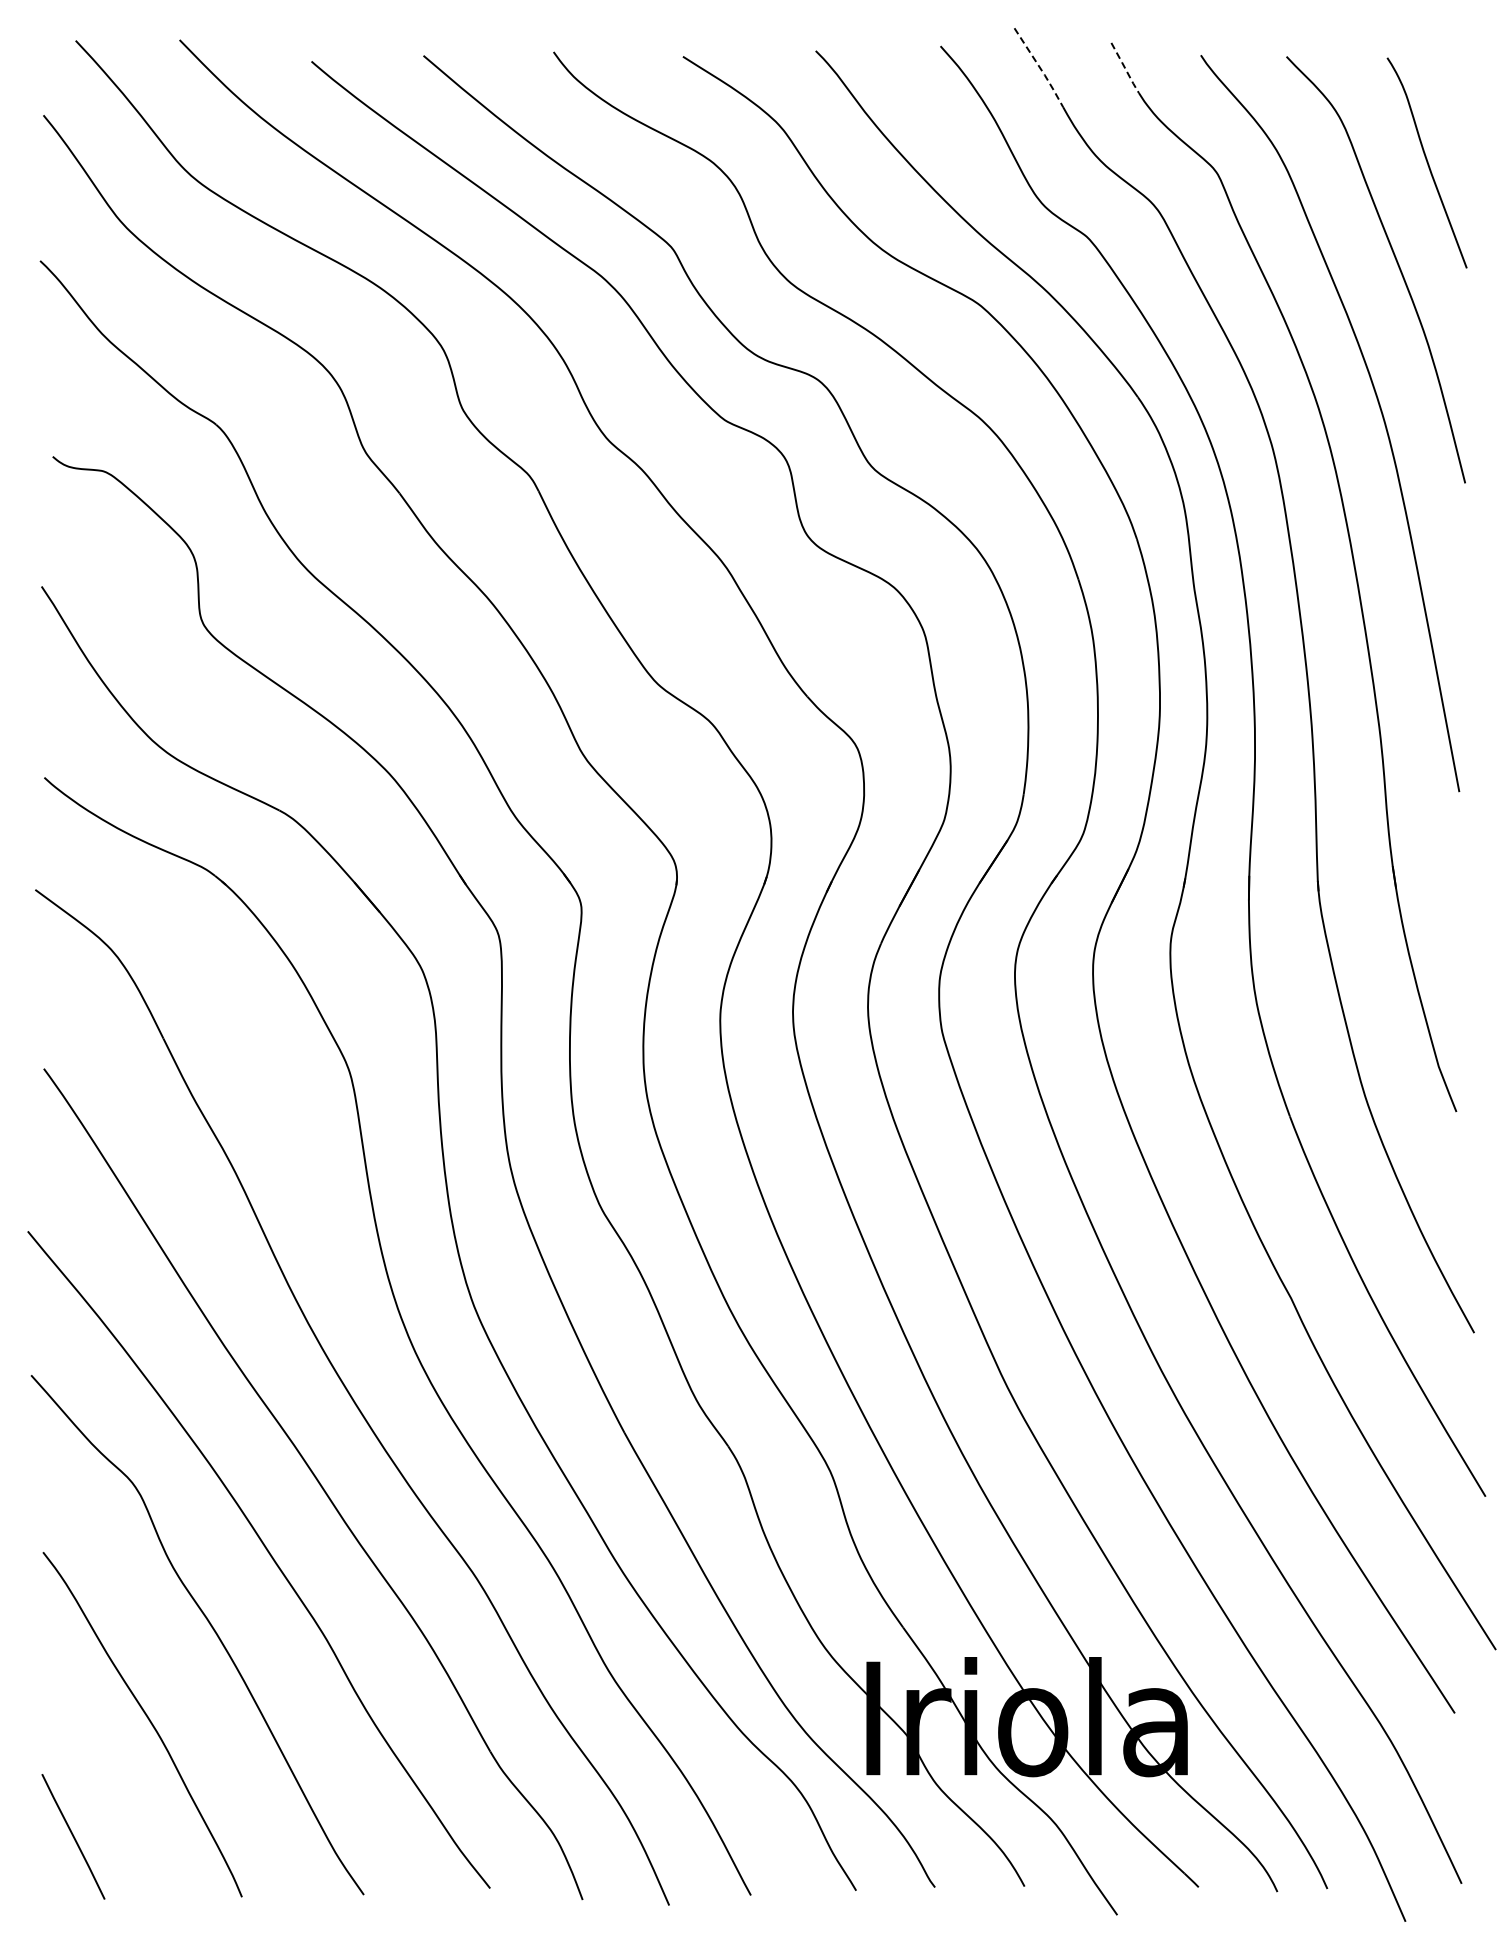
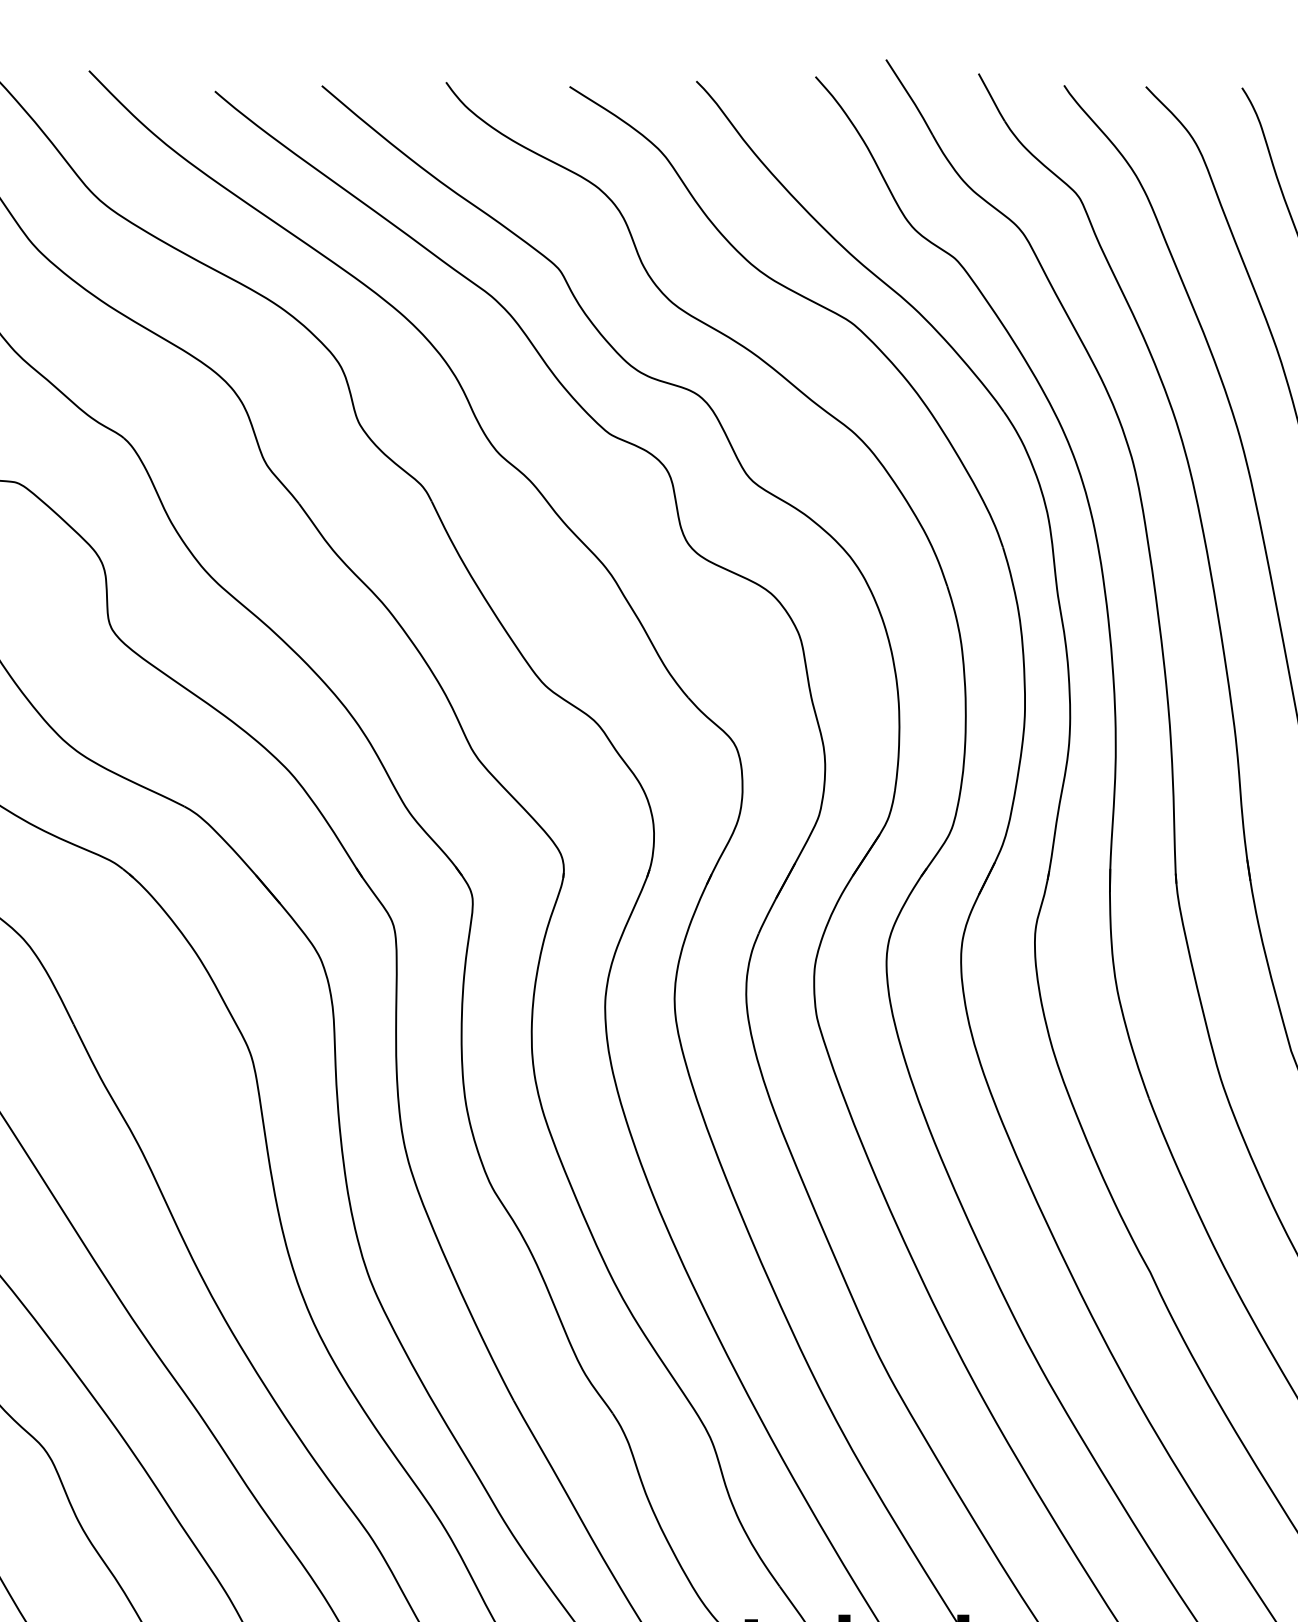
line: (1040, 68) -> (910, 98), dashed -> solid
line: (1125, 68) -> (992, 98), dashed -> solid

